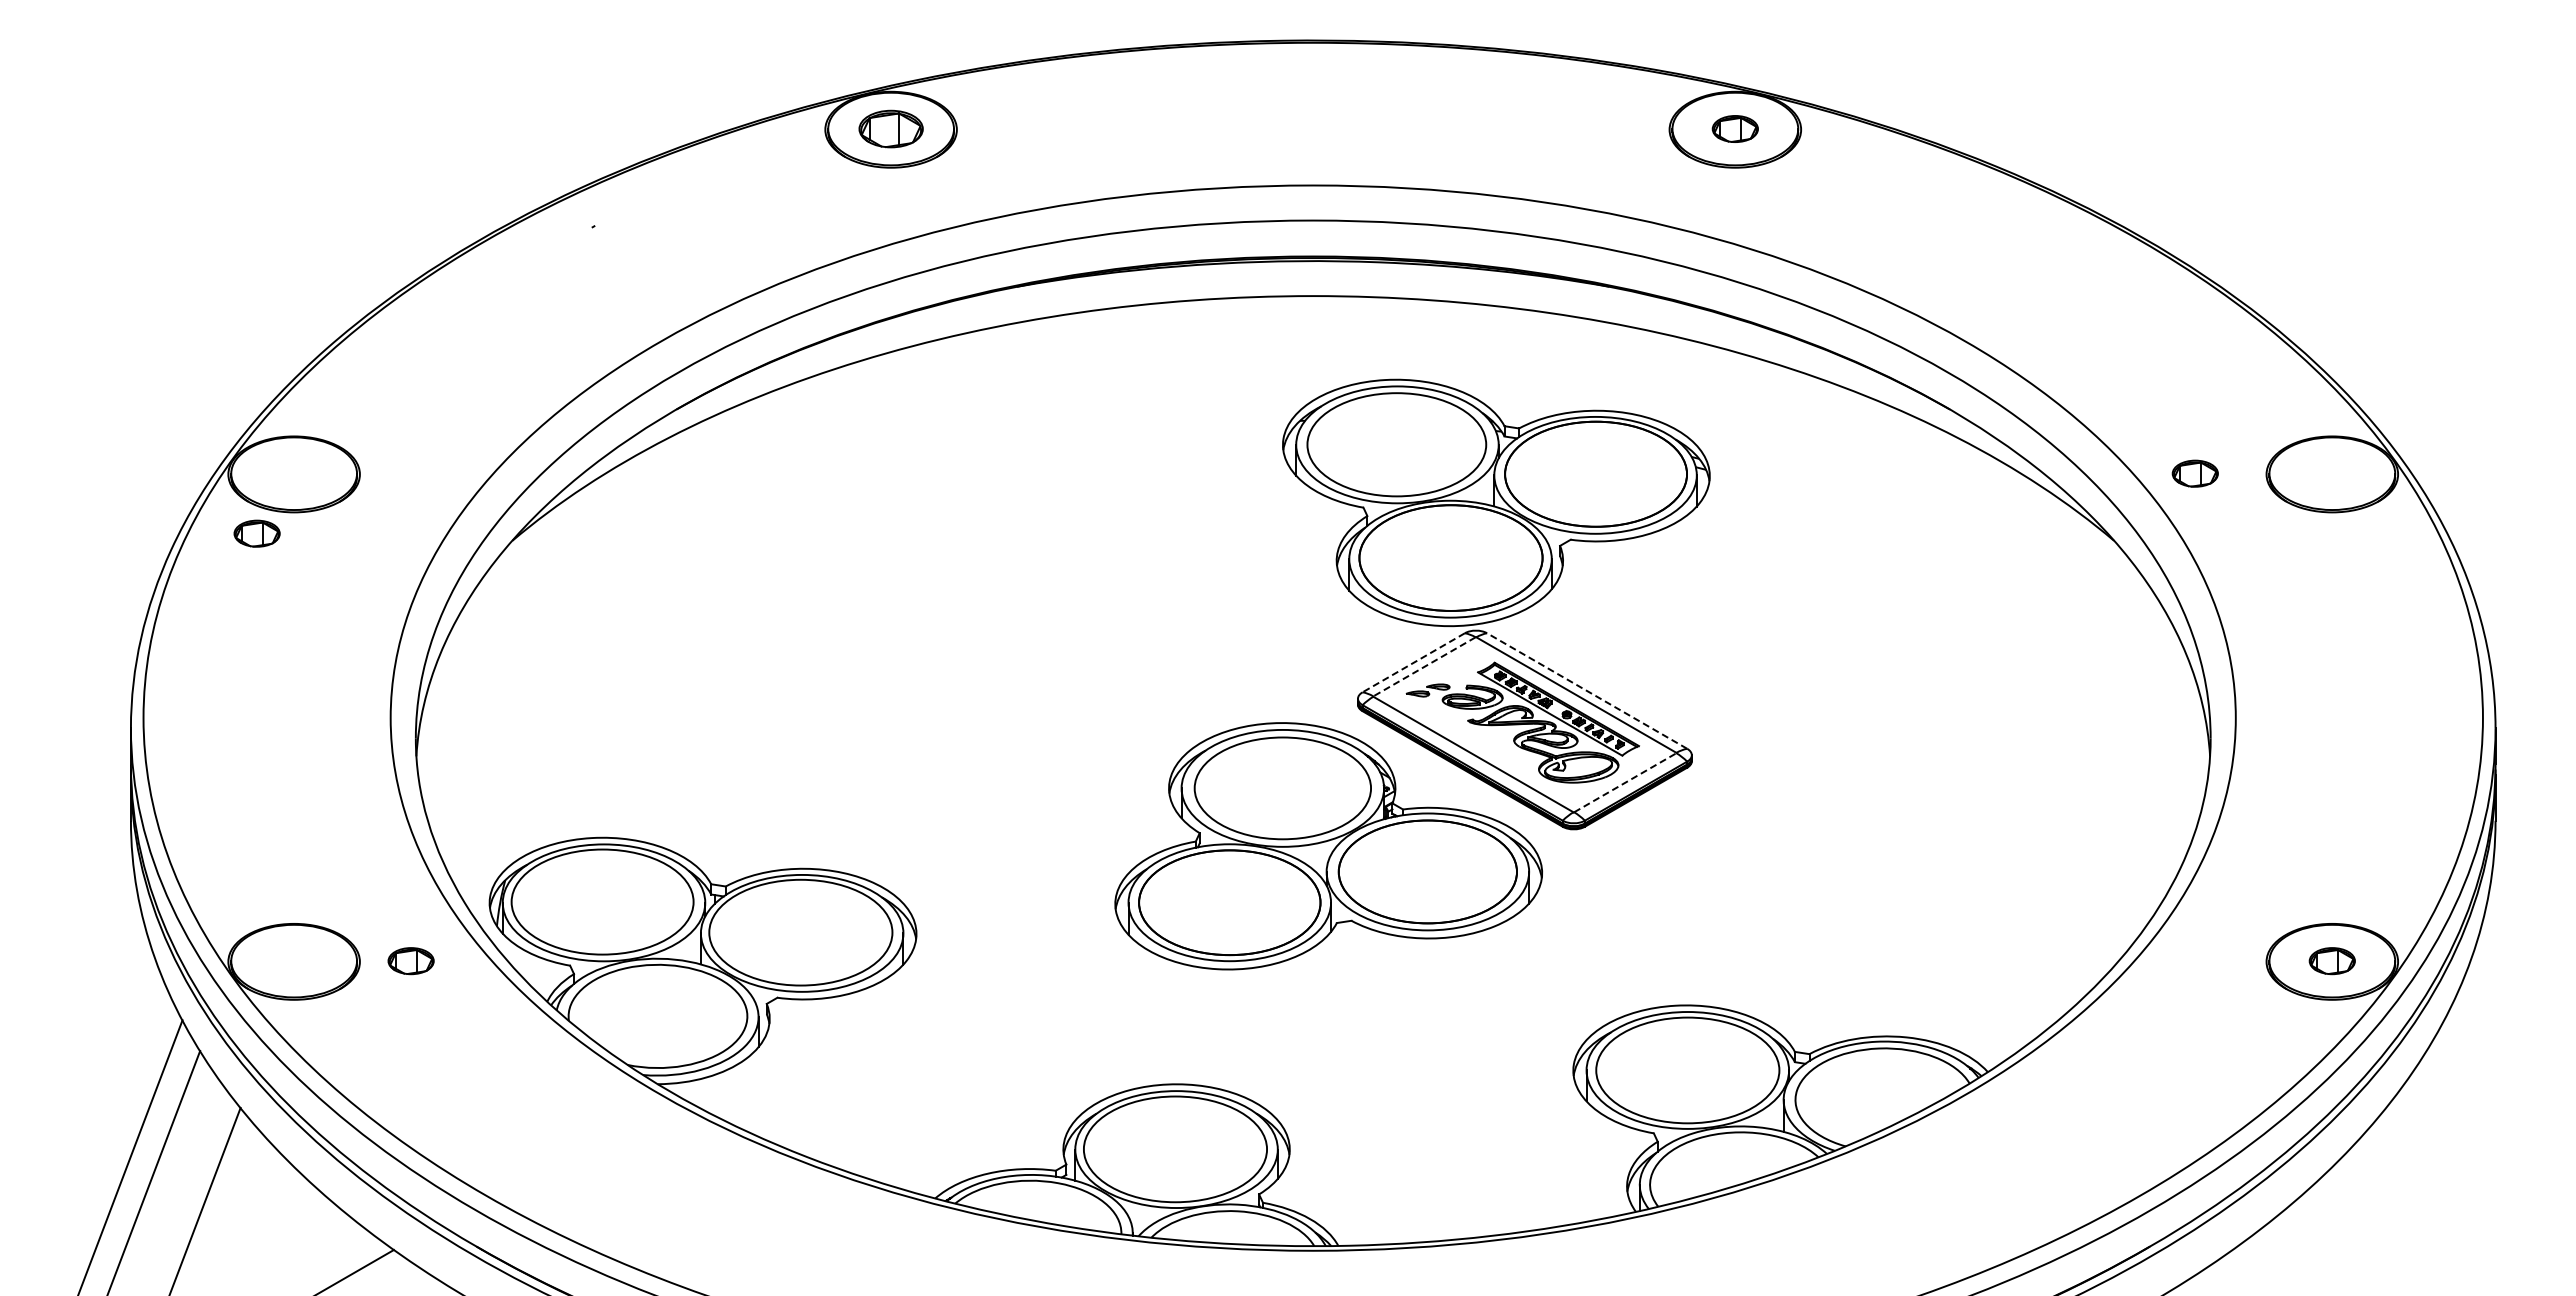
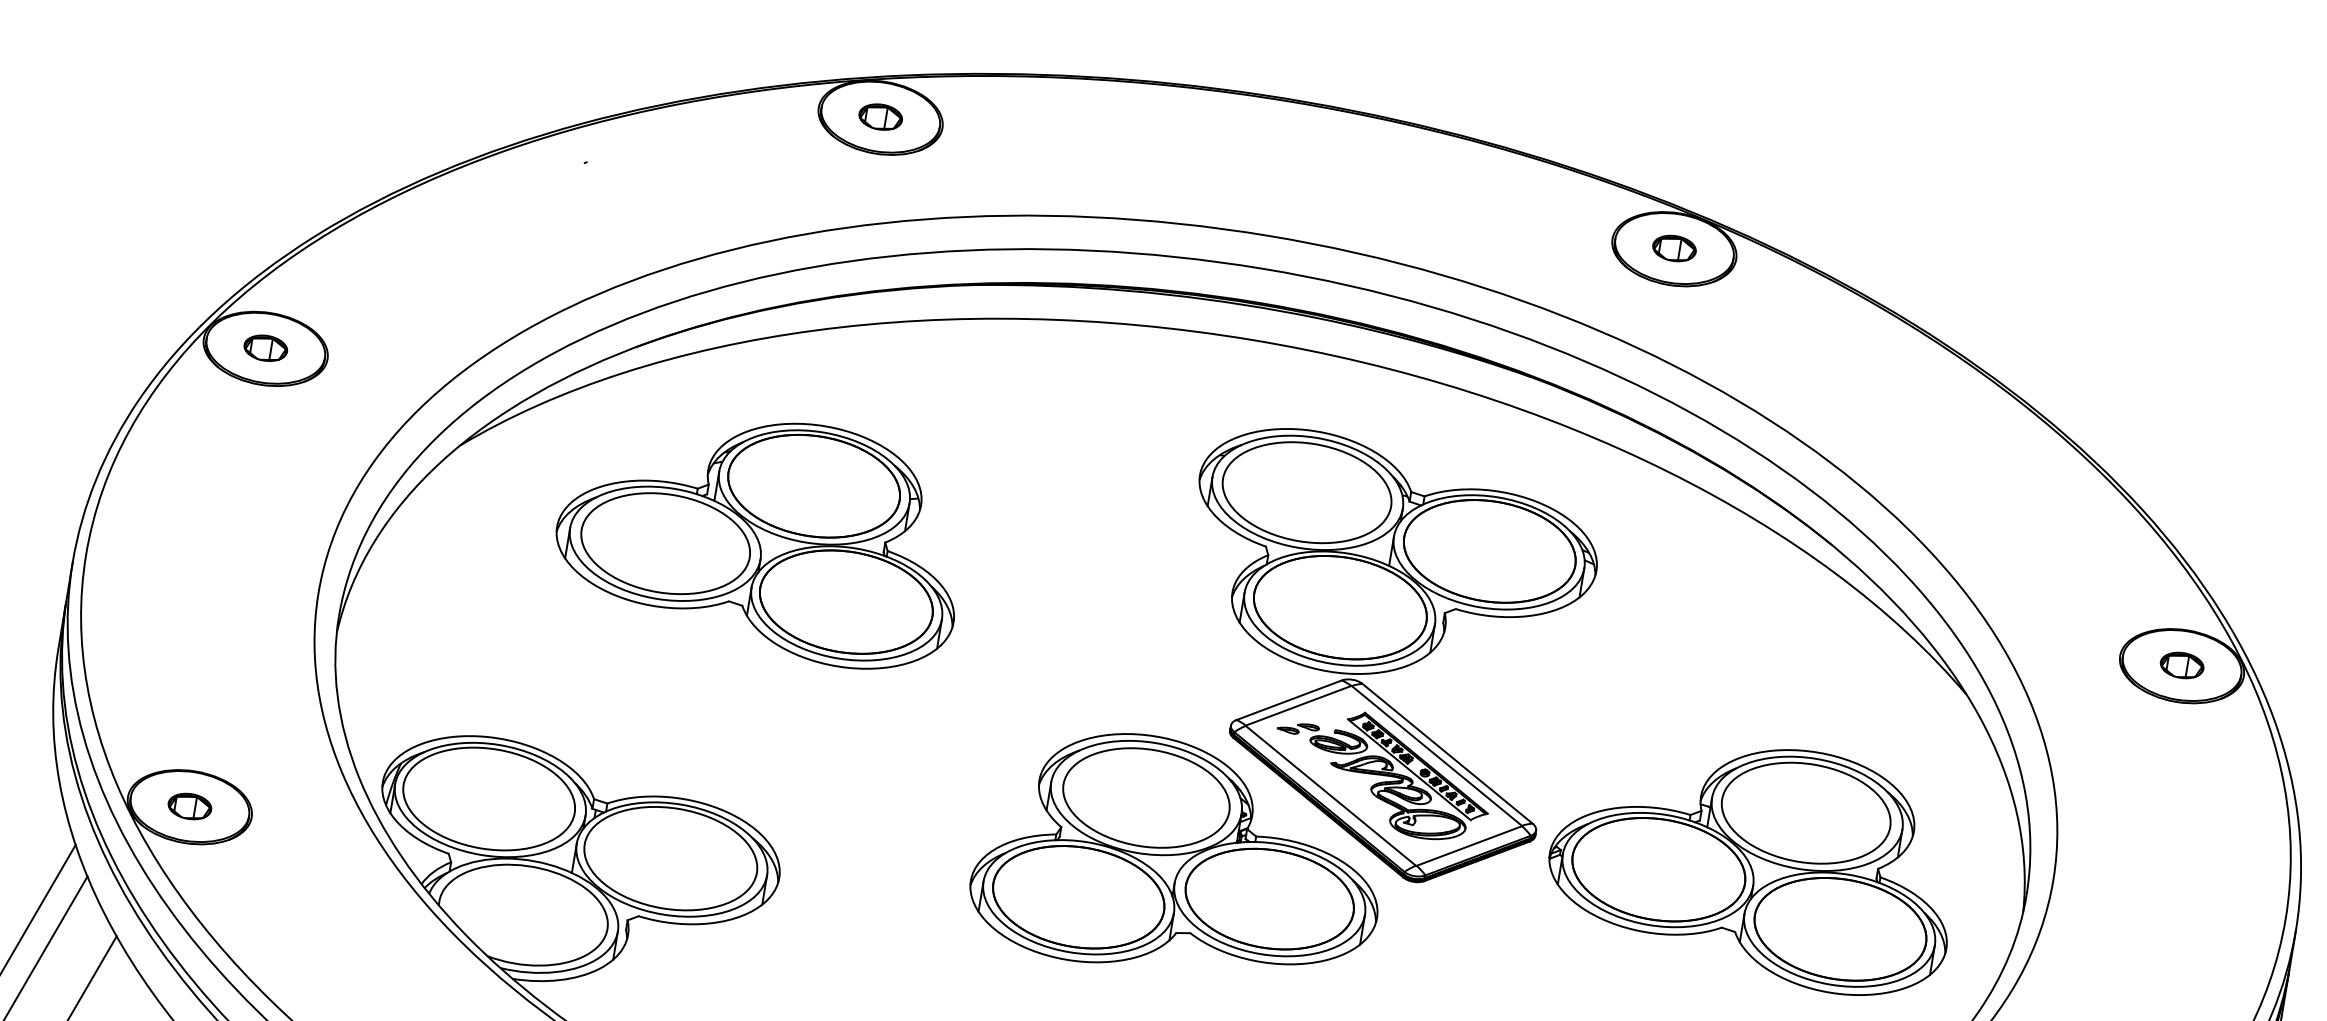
part: (890, 128) -> (880, 116), size x0.71
part: (2194, 473) -> (2181, 665), moved
part: (256, 533) -> (265, 347), moved
part: (839, 581) -> (761, 534), added
line: (1413, 663) -> (1288, 700), dashed -> solid
line: (1424, 667) -> (1298, 706), dashed -> solid
line: (1587, 691) -> (1447, 754), dashed -> solid
part: (1923, 749) -> (1754, 861), added
line: (1625, 782) -> (1469, 845), dashed -> solid
part: (410, 961) -> (189, 806), moved

